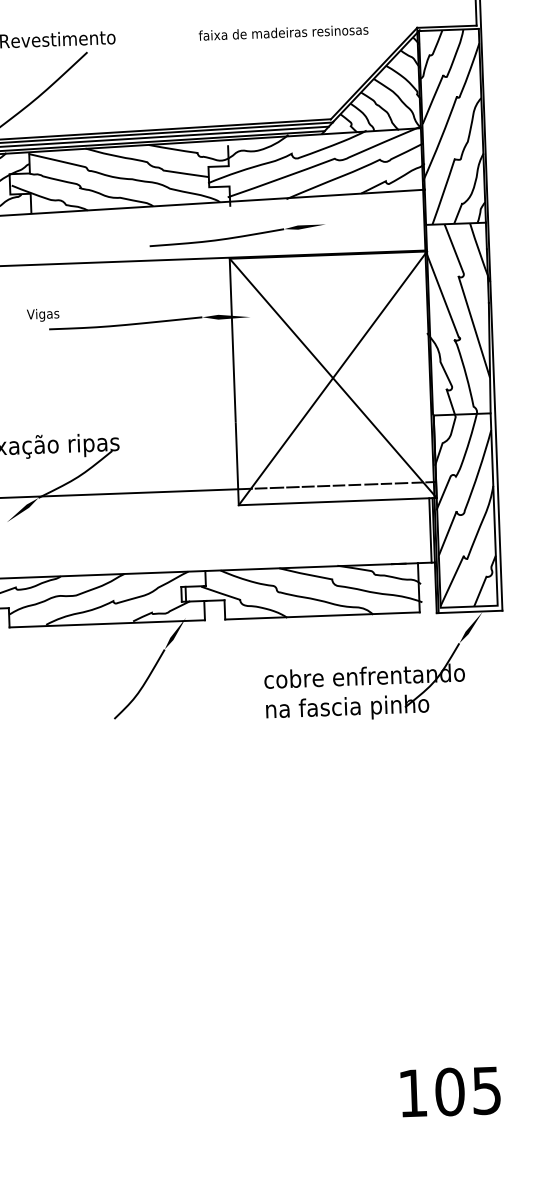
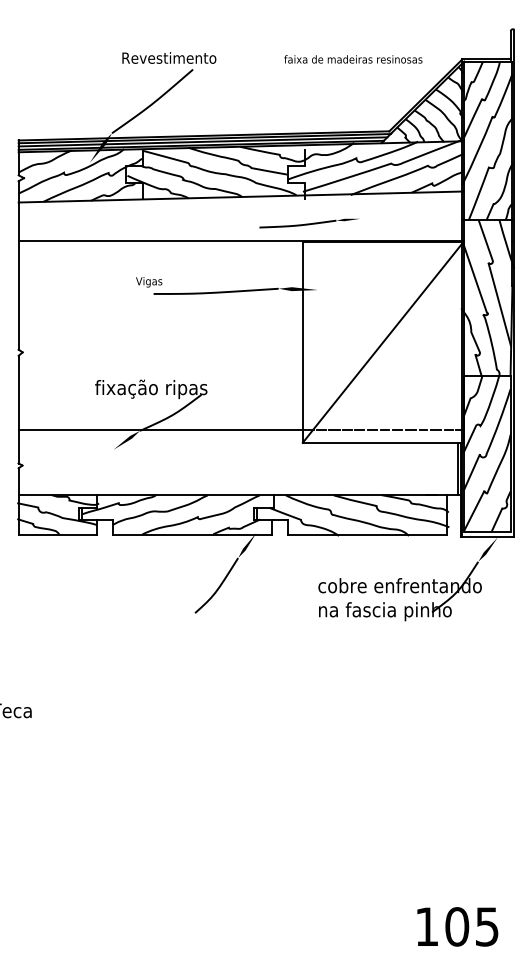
part: (237, 235) -> (309, 223), size x0.7
line: (333, 377) -> (383, 341), removed

